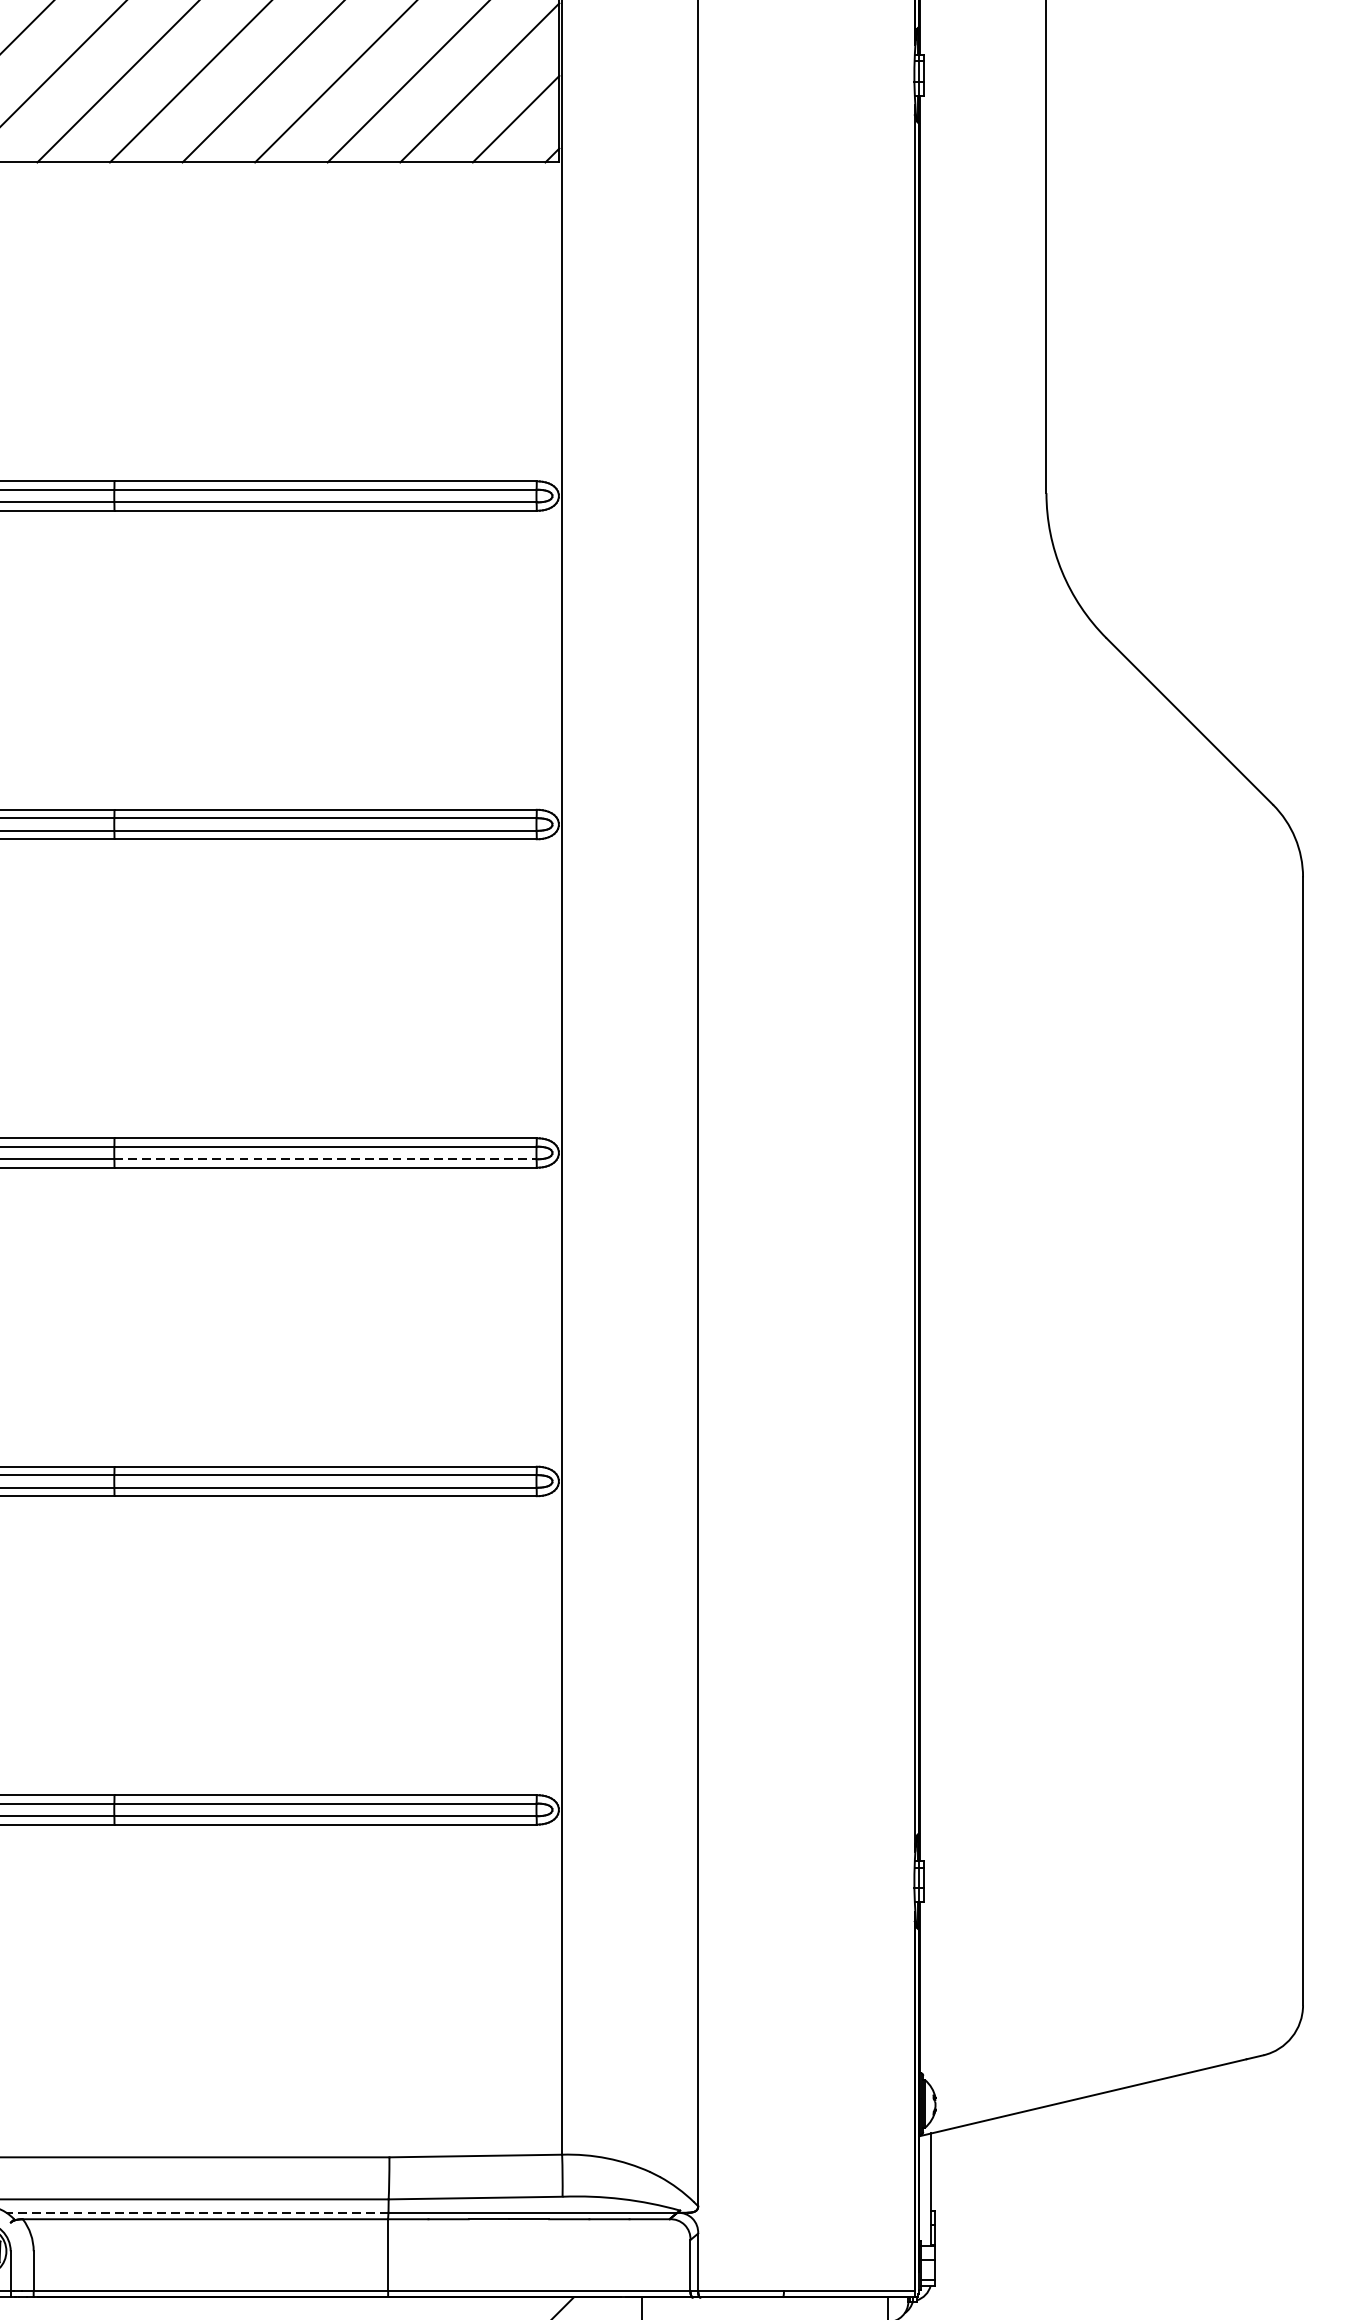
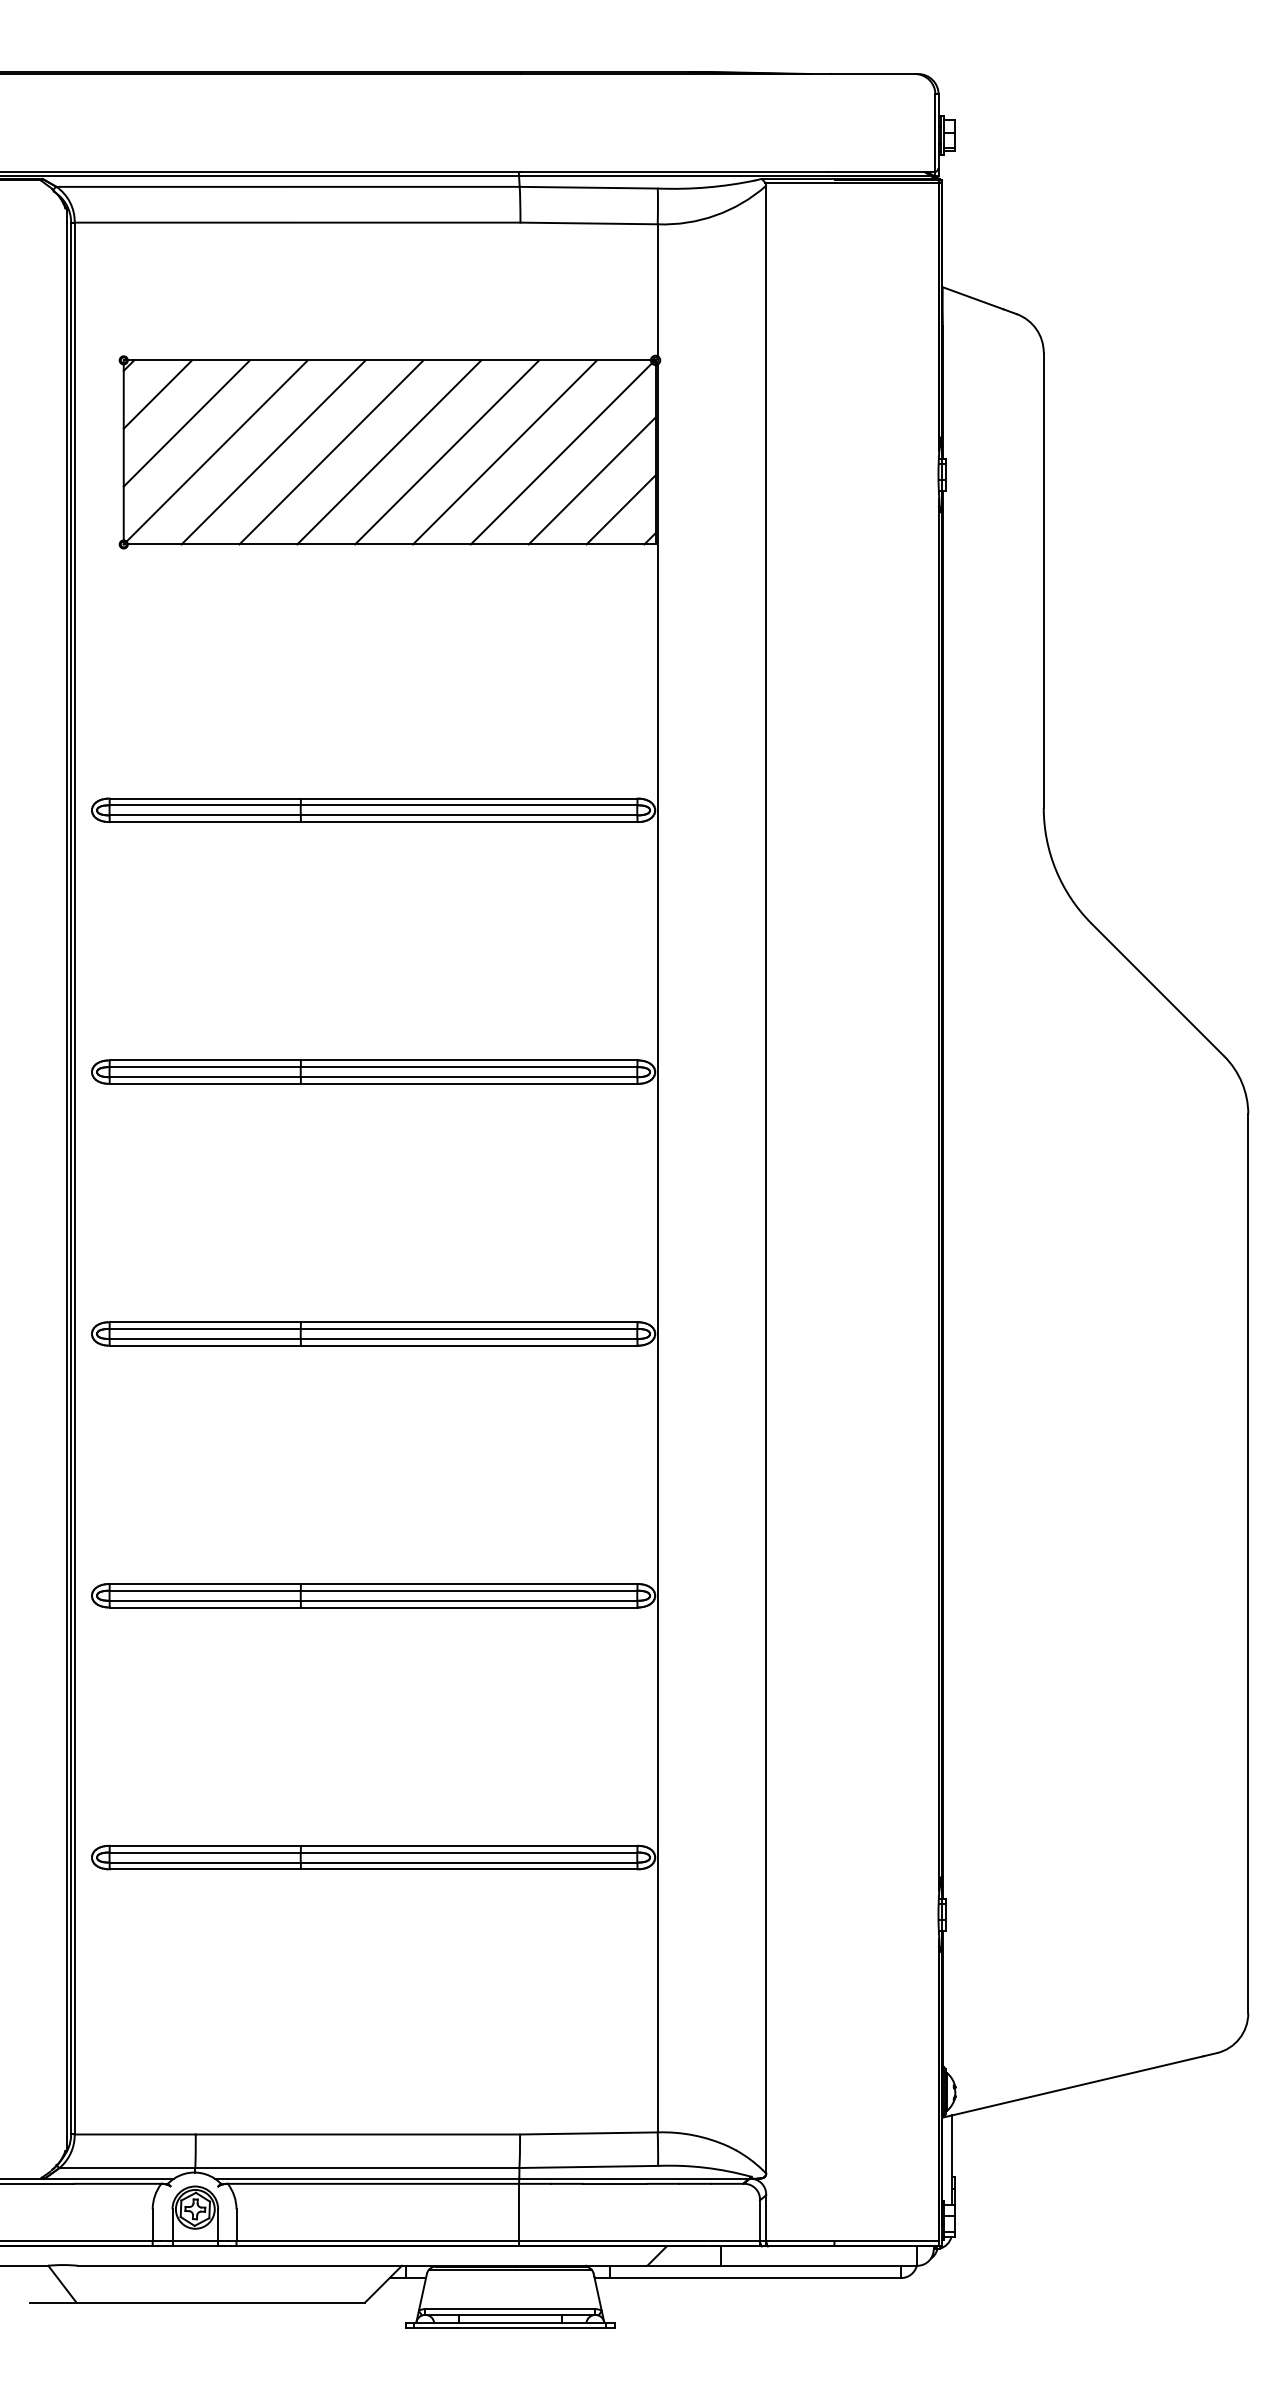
line: (325, 1159) -> (469, 1339), dashed -> solid
line: (196, 2212) -> (366, 2178), dashed -> solid

